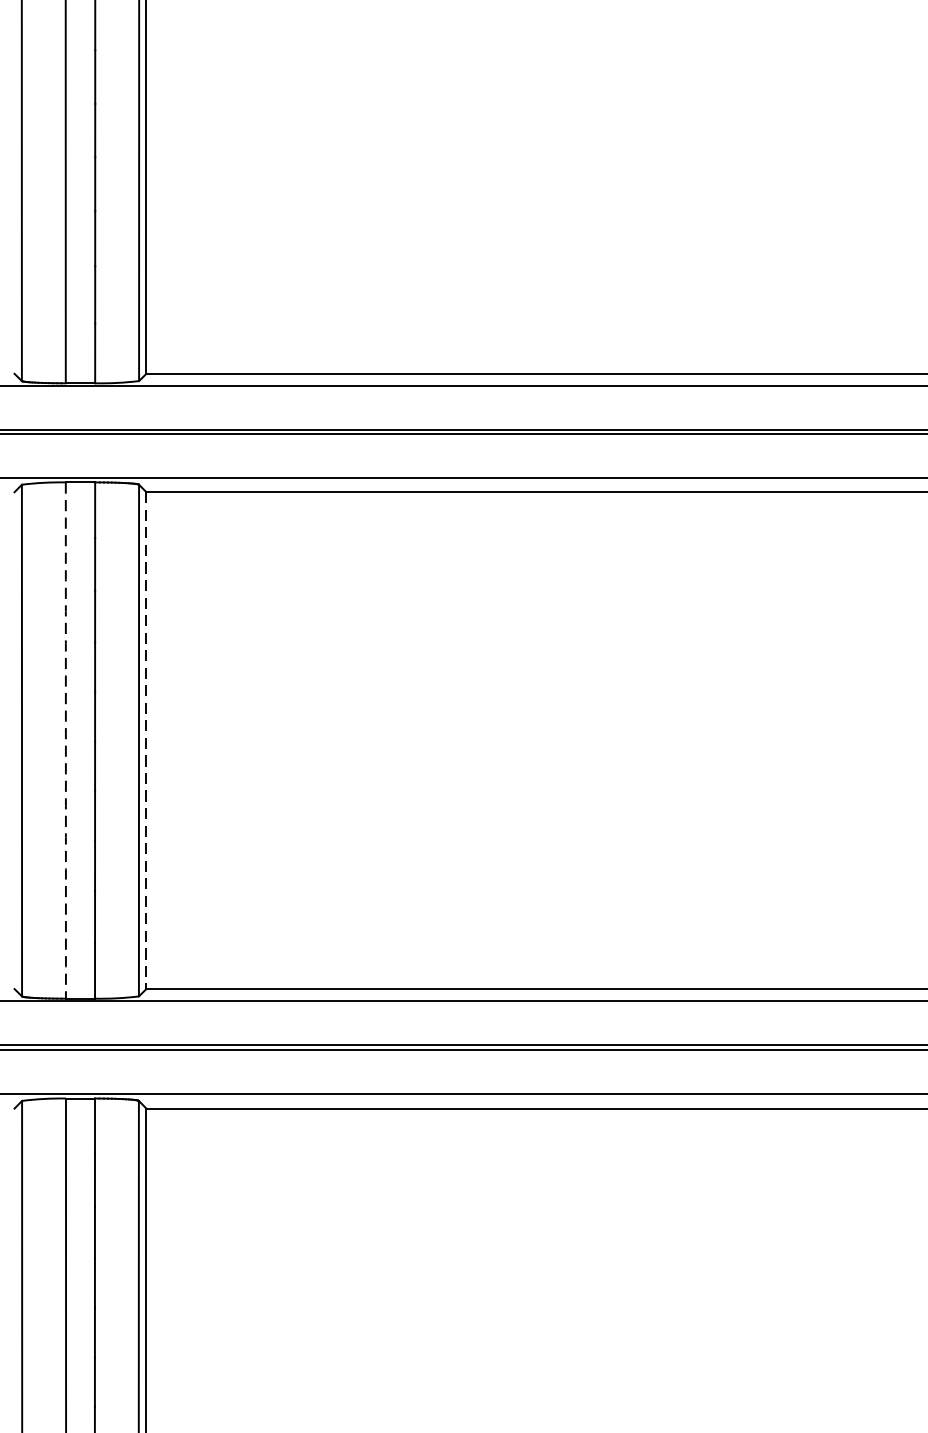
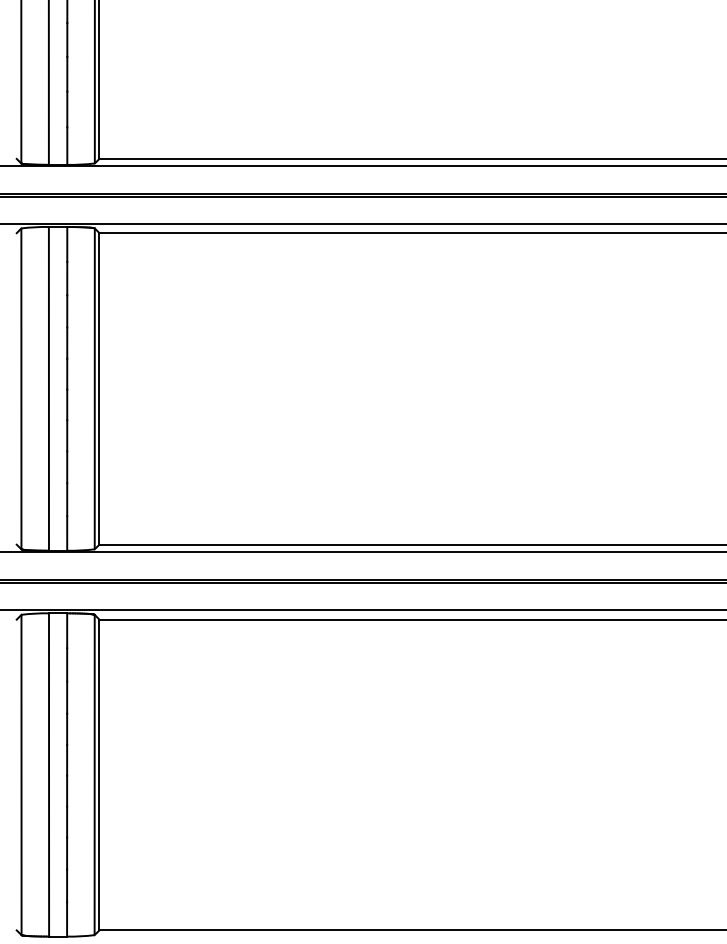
arc: (65, 739) -> (48, 388), dashed -> solid
line: (146, 739) -> (99, 388), dashed -> solid

